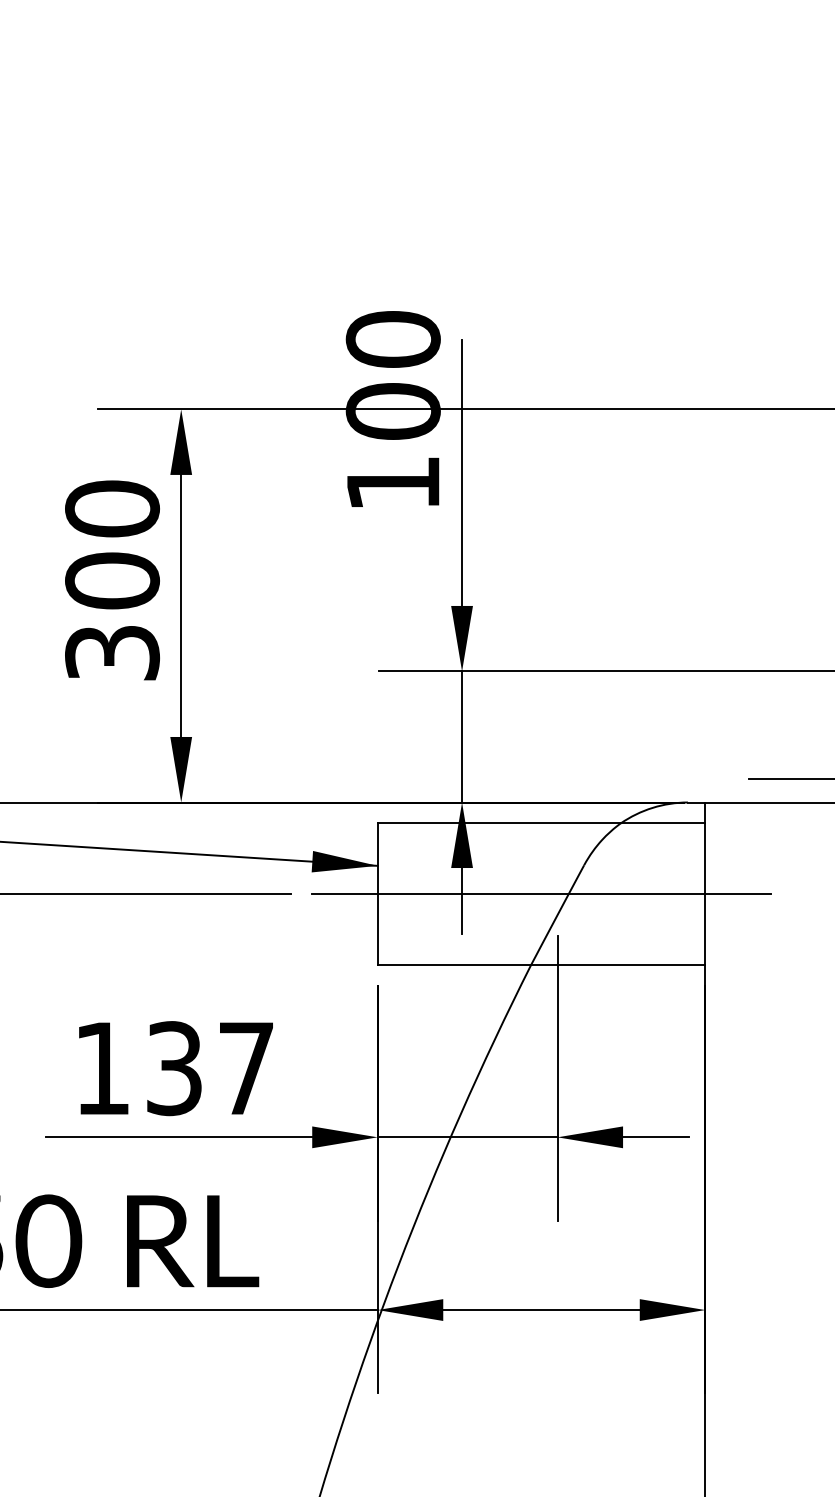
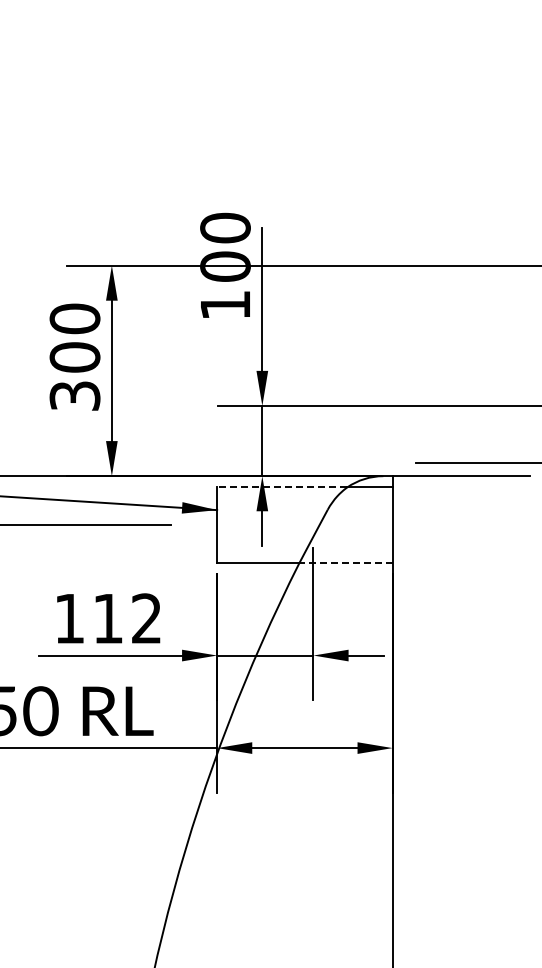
line: (497, 823) -> (281, 487), solid -> dashed
line: (540, 894) -> (304, 525), removed
line: (617, 965) -> (345, 563), solid -> dashed
text: (208, 1068) -> (126, 618), 137 -> 112

